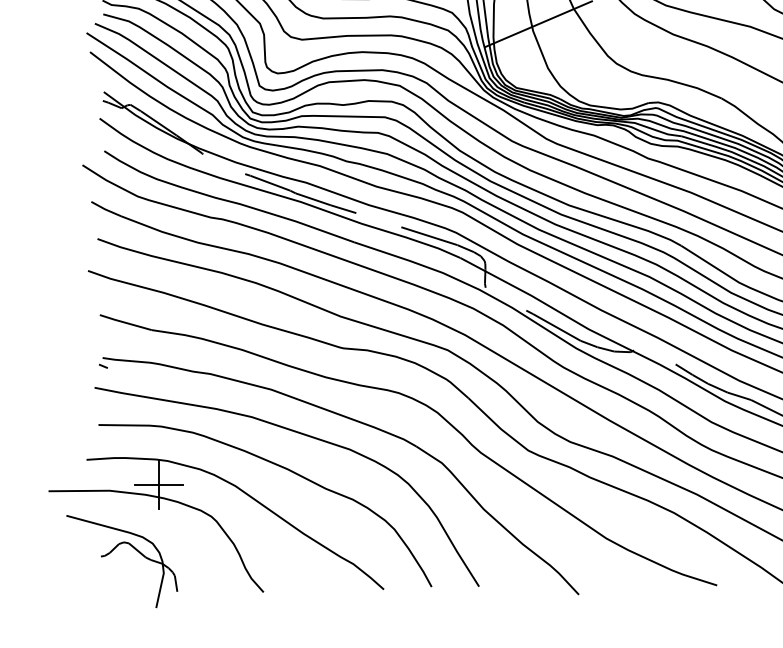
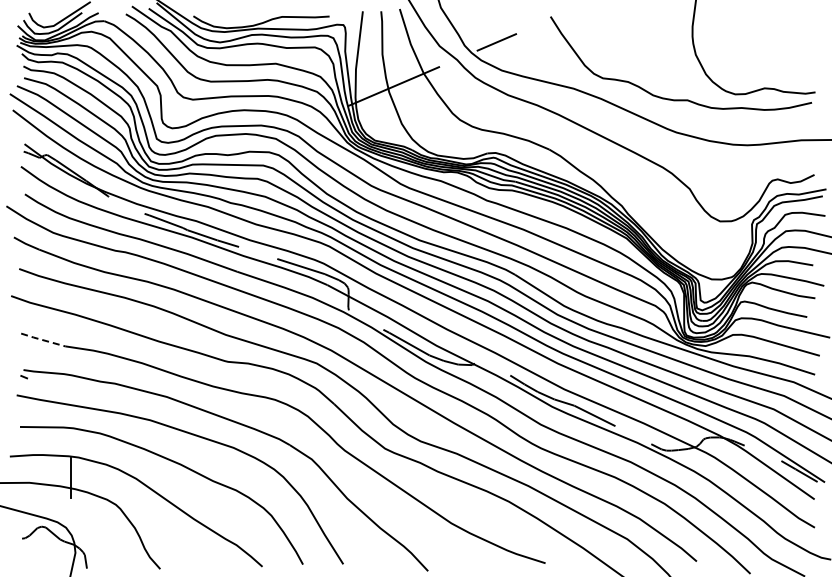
line: (124, 322) -> (42, 339), solid -> dashed
line: (159, 484) -> (71, 477), removed

